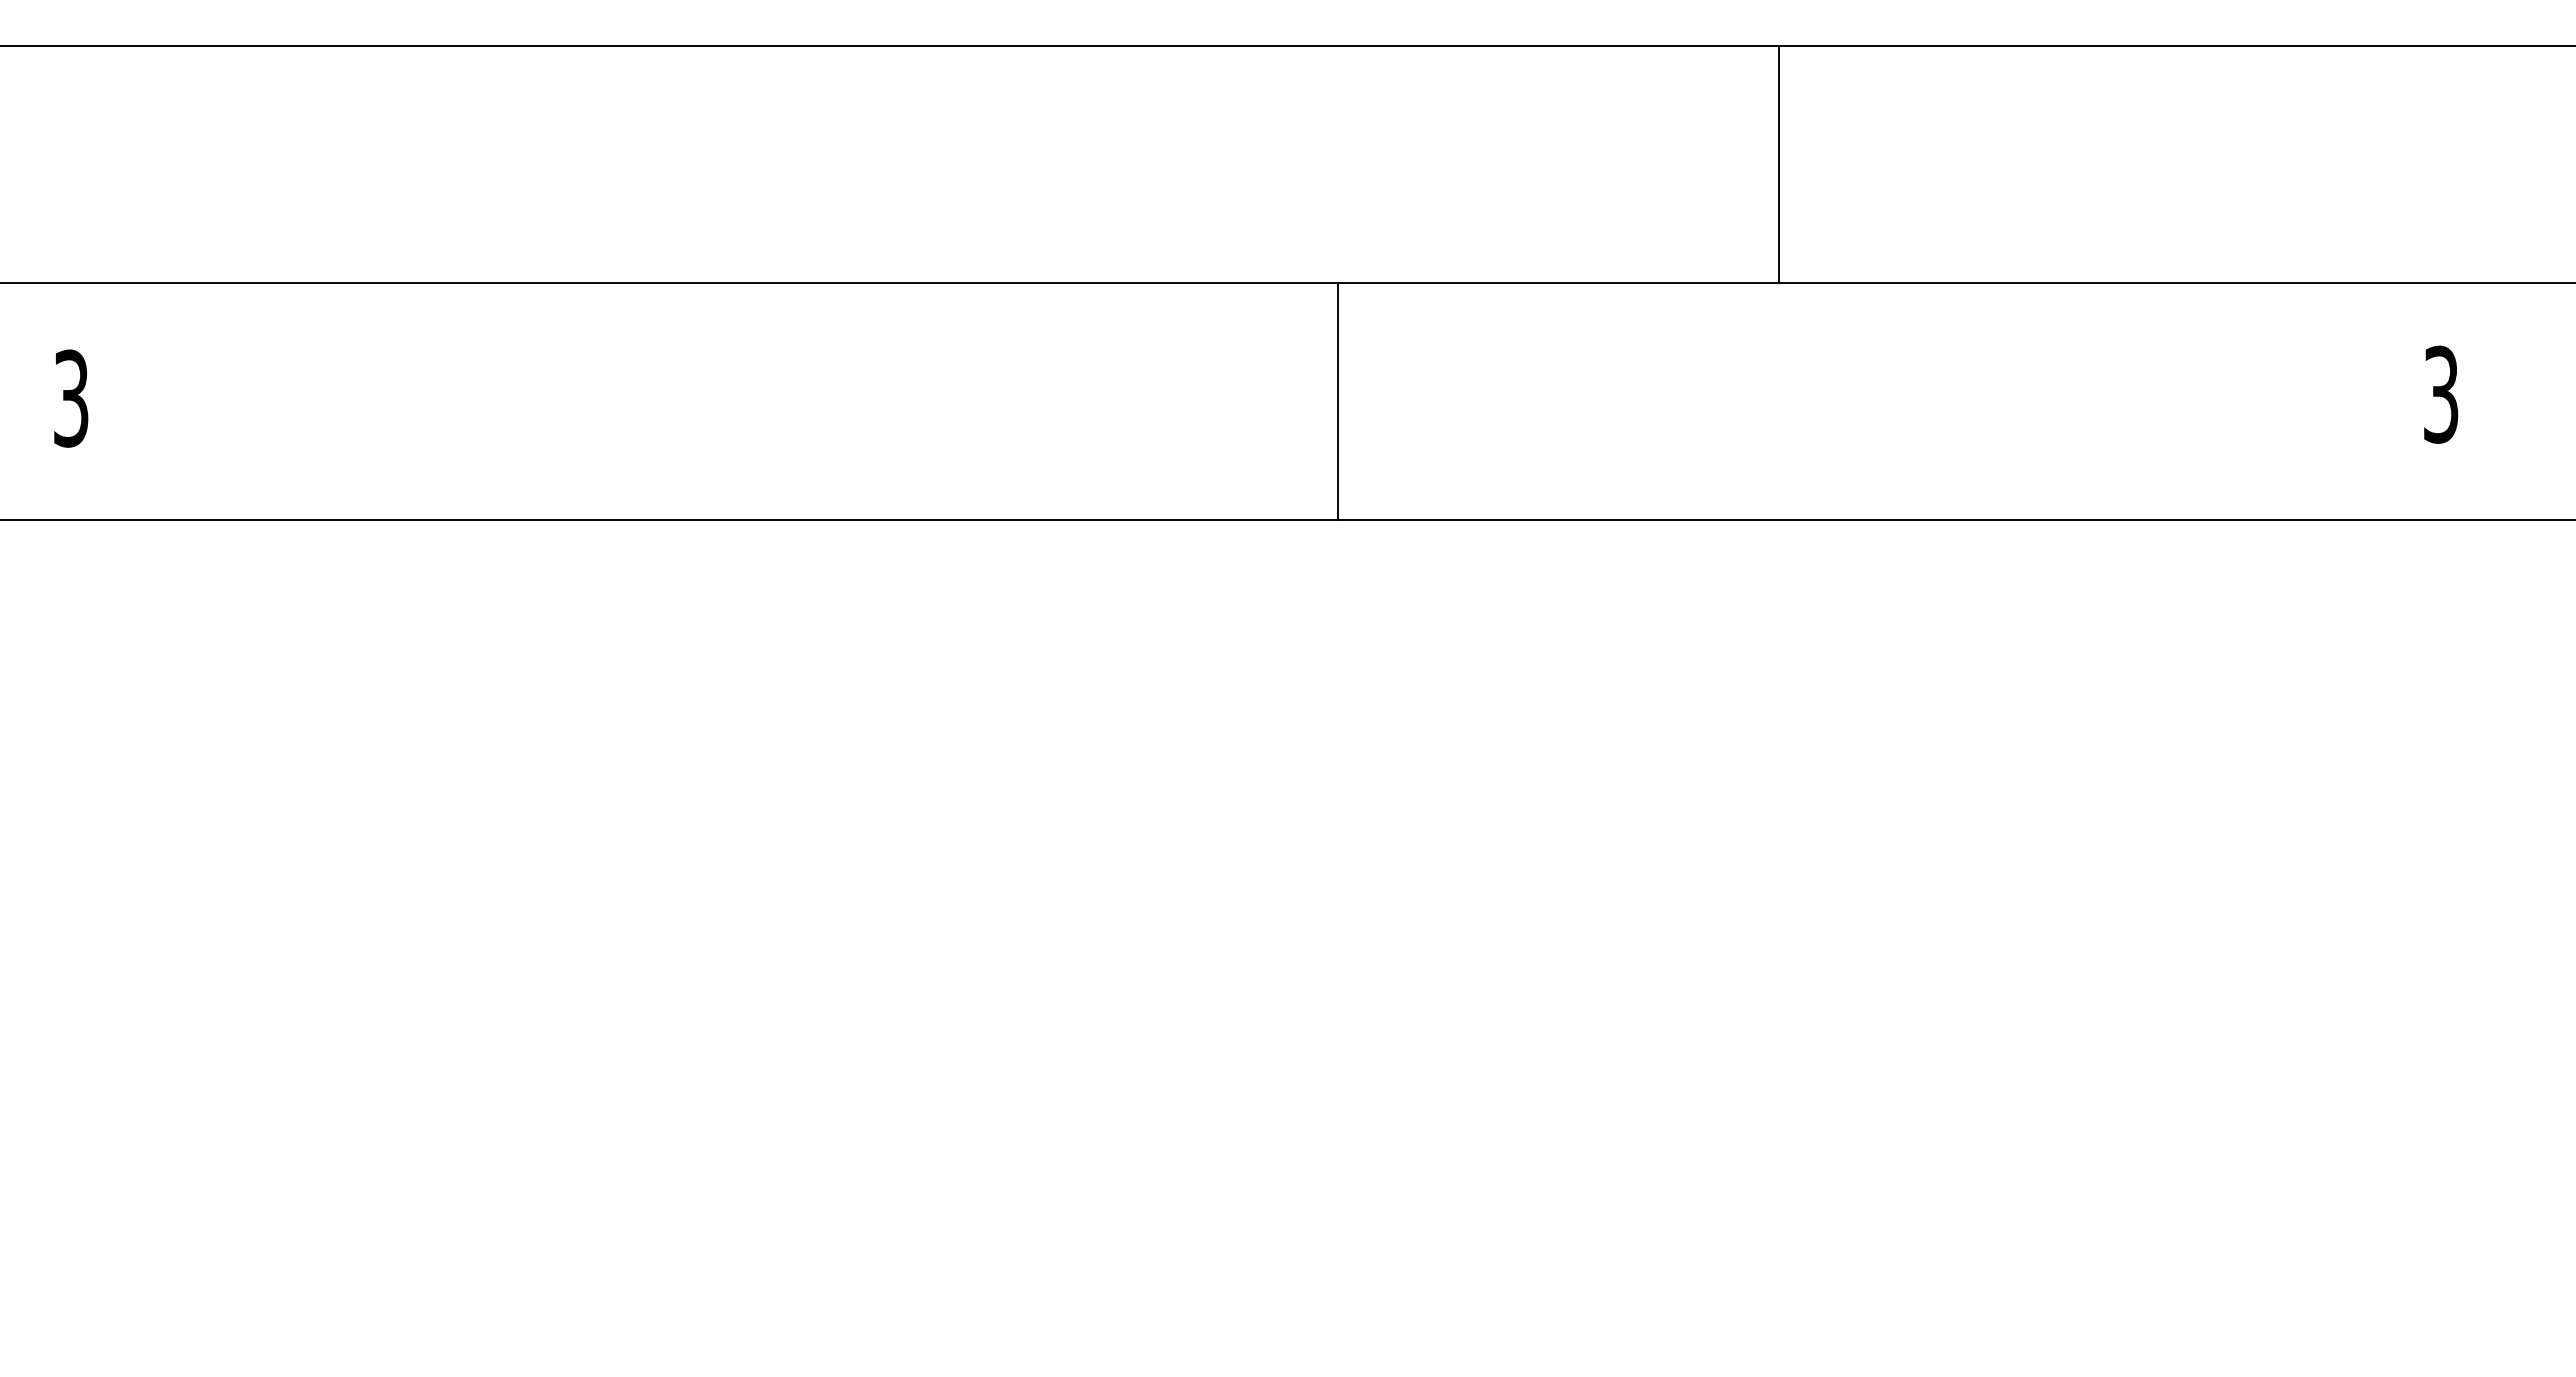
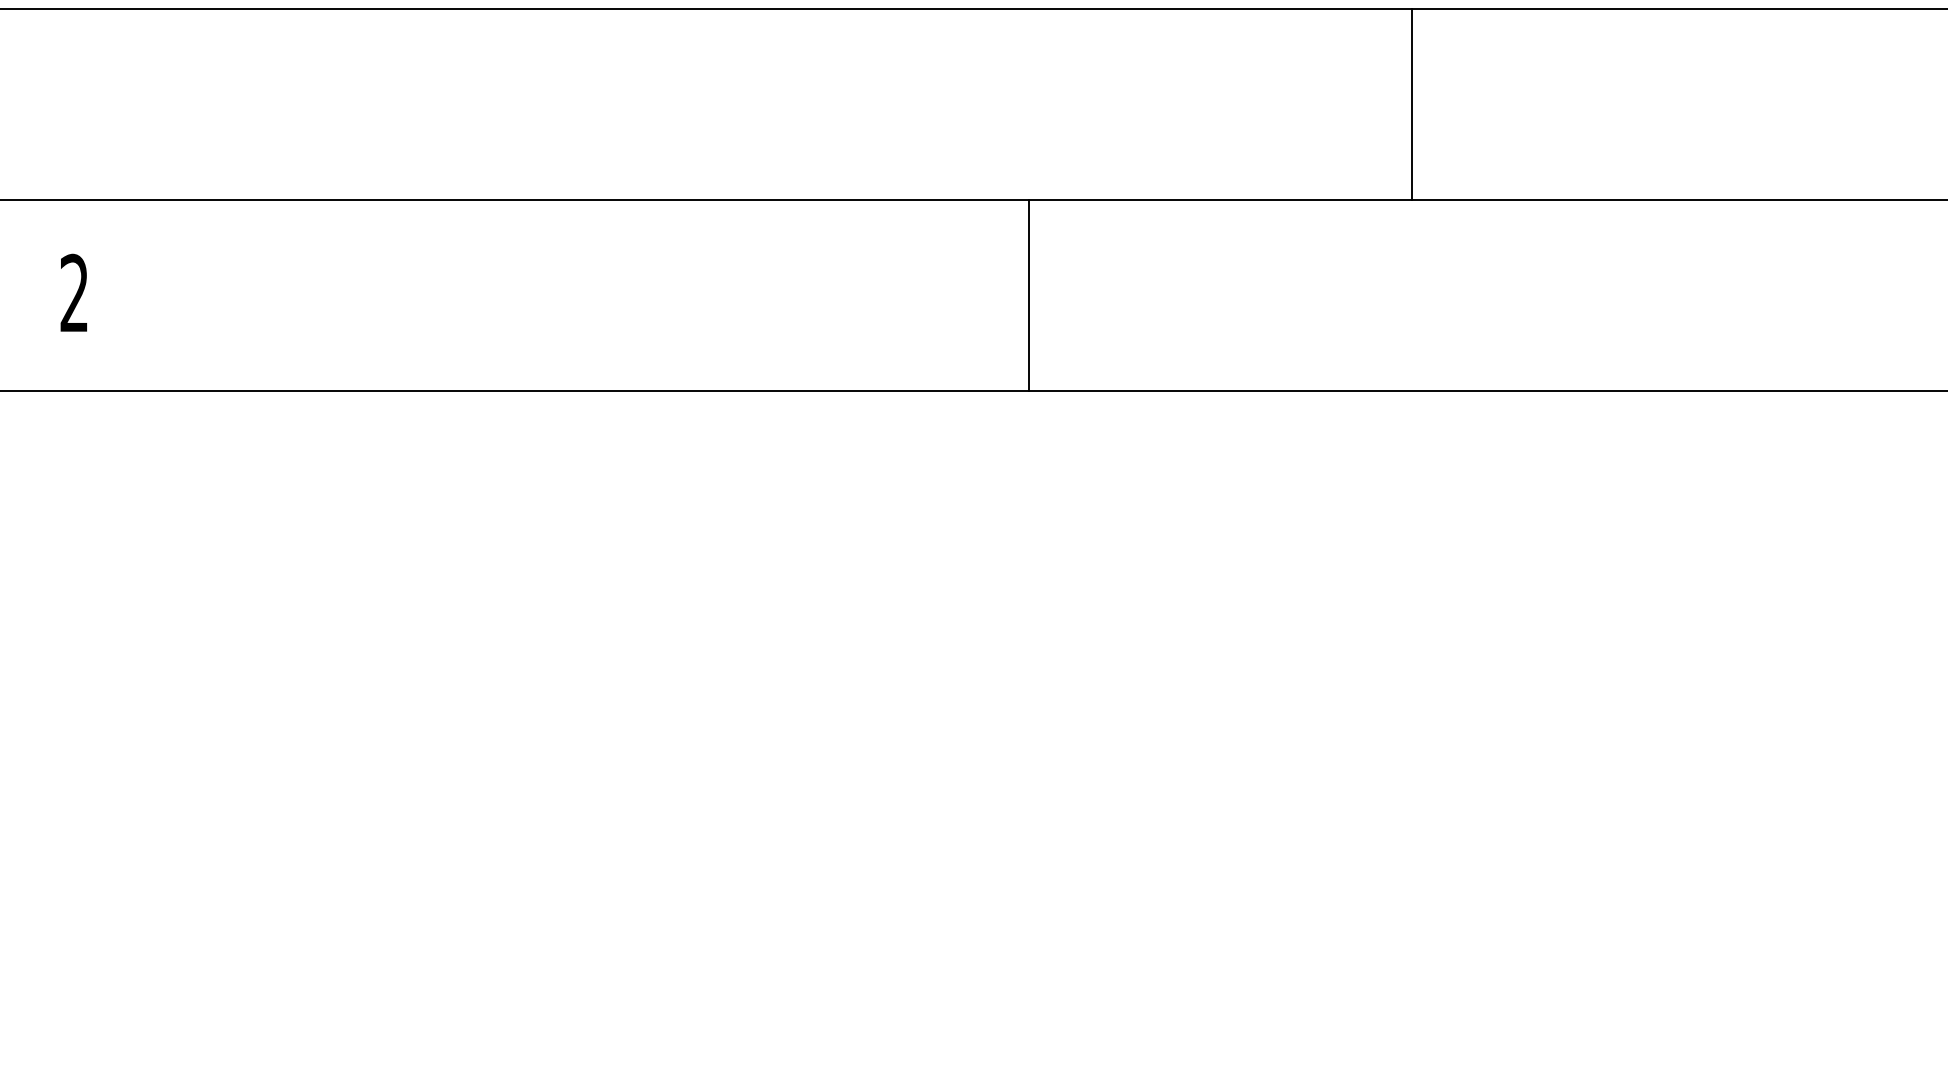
line: (1779, 163) -> (1411, 103), moved
text: (71, 398) -> (74, 293), 3 -> 2
line: (1338, 400) -> (1029, 294), moved

